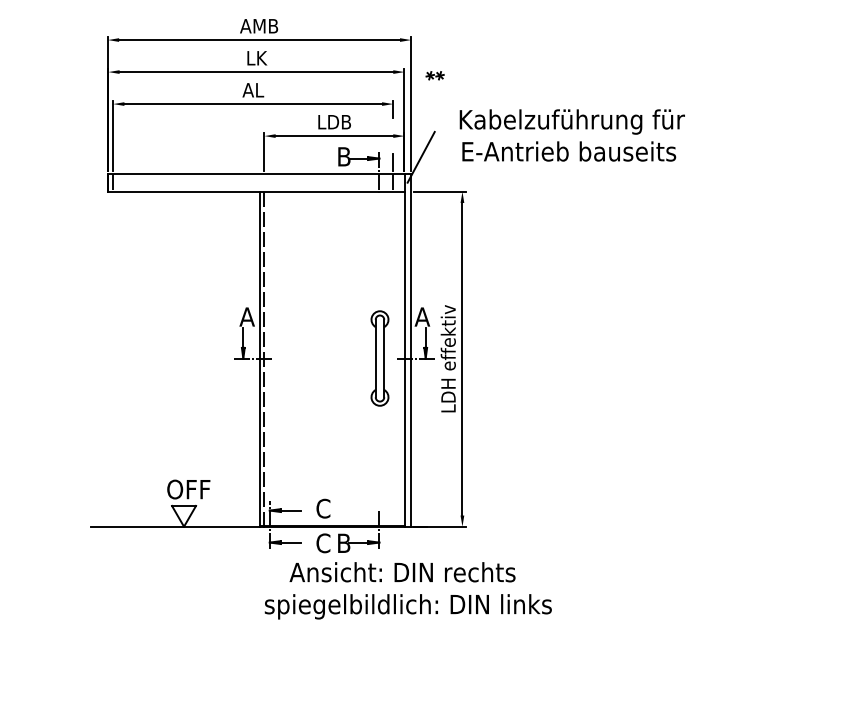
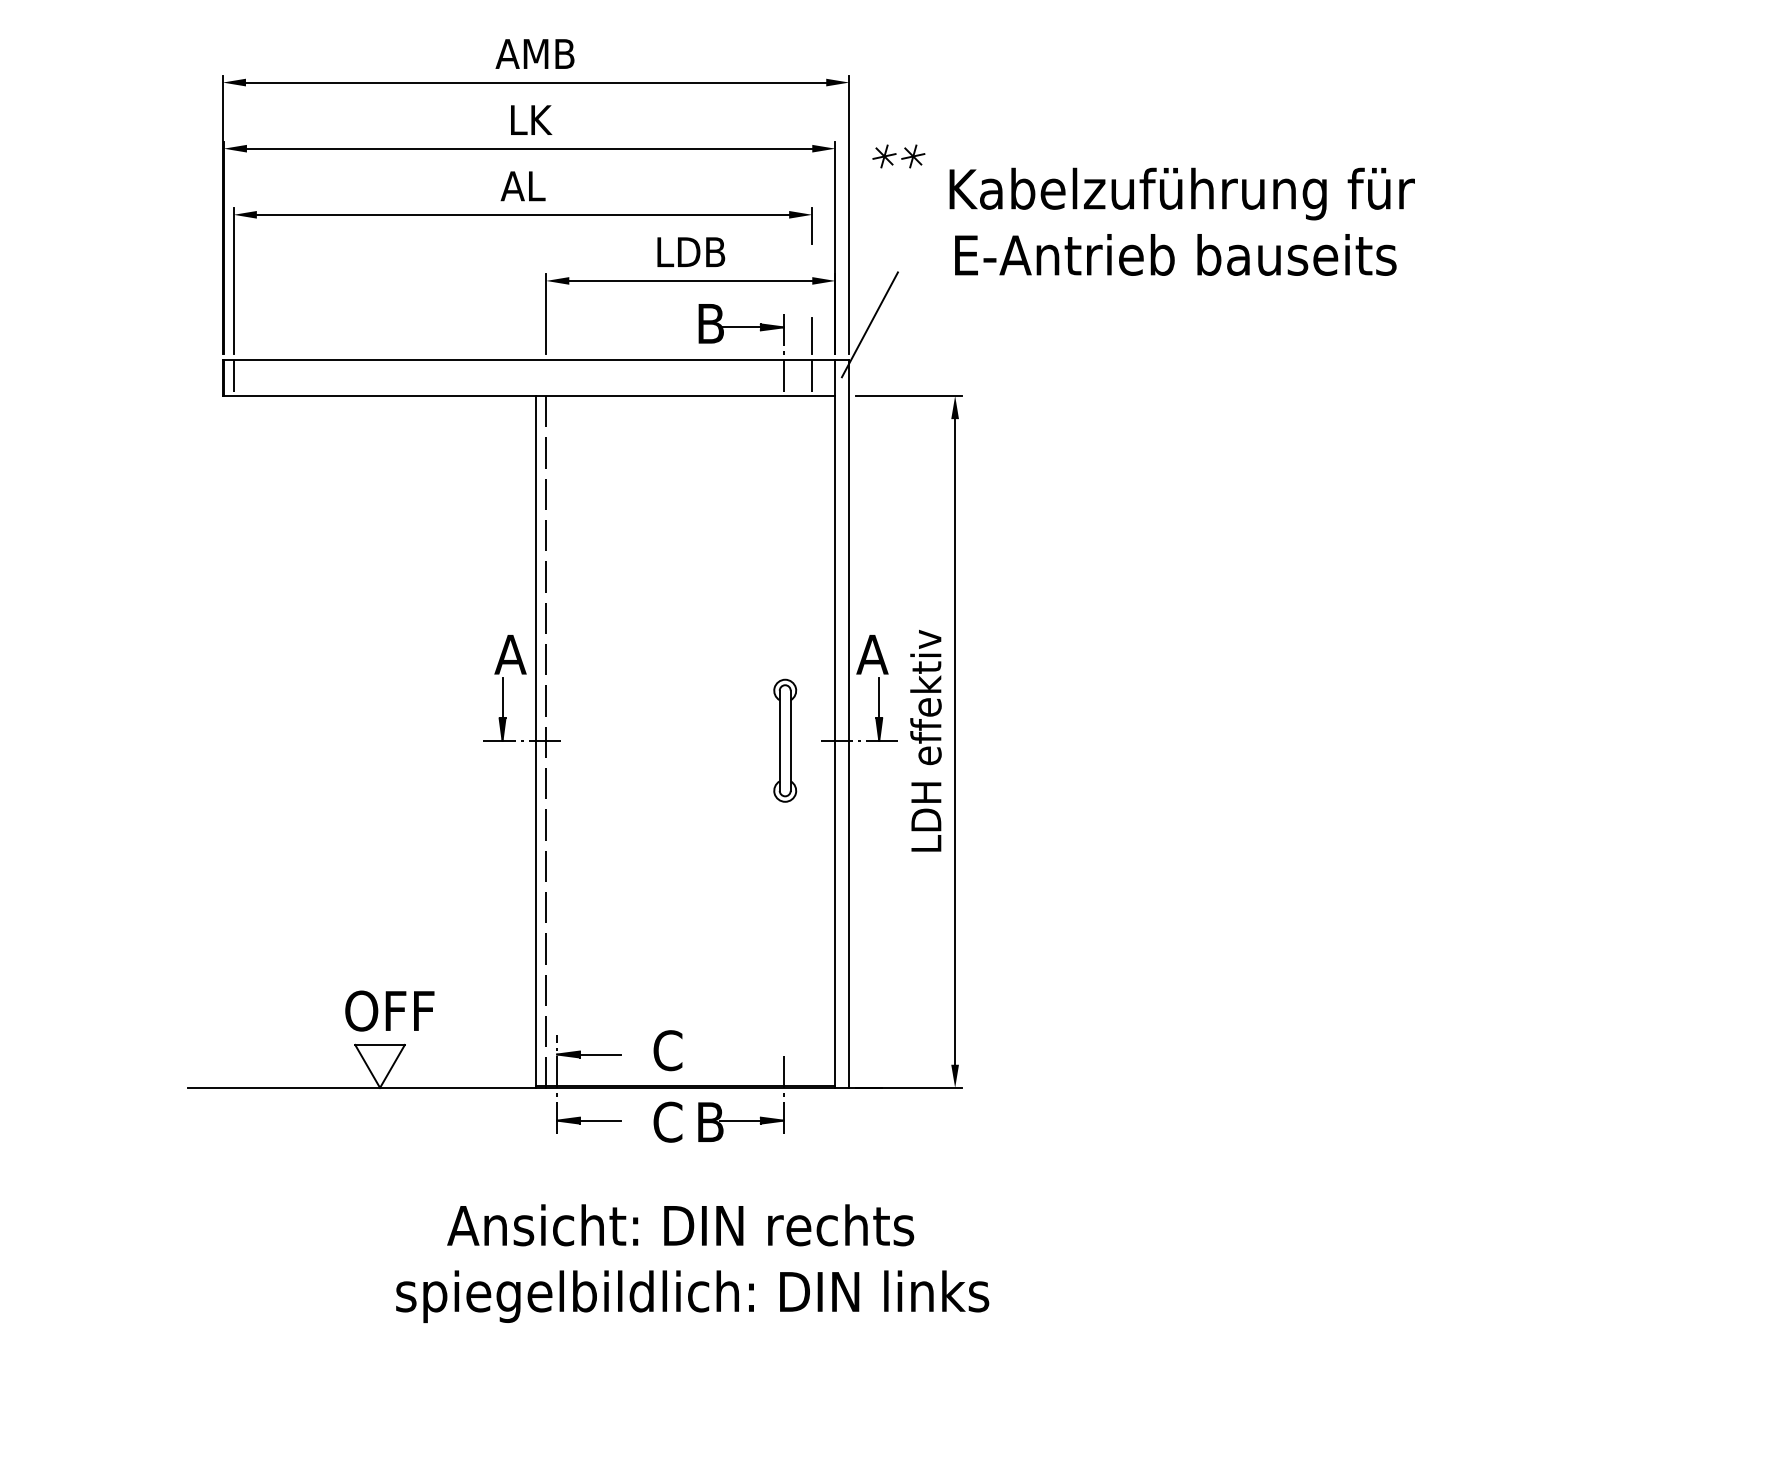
part: (434, 75) -> (897, 155), size x1.43
text: (571, 135) -> (1180, 221), moved
part: (380, 358) -> (785, 740), size x0.62
text: (407, 590) -> (690, 1262), moved

